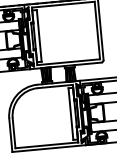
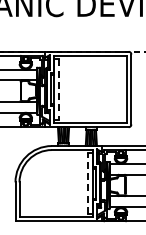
line: (39, 36) -> (59, 90), solid -> dashed
line: (70, 113) -> (87, 183), solid -> dashed

